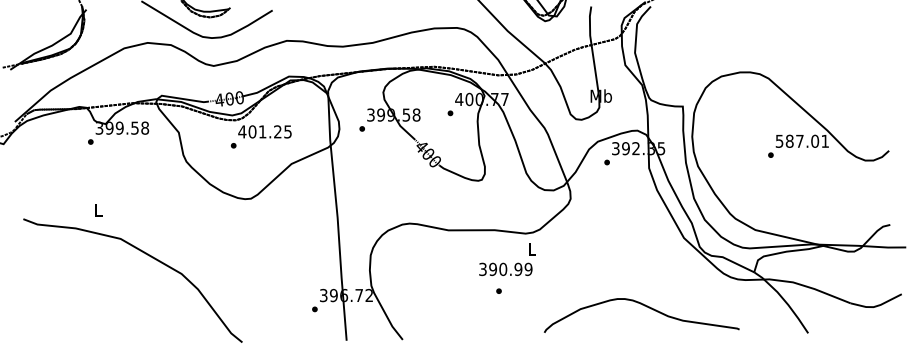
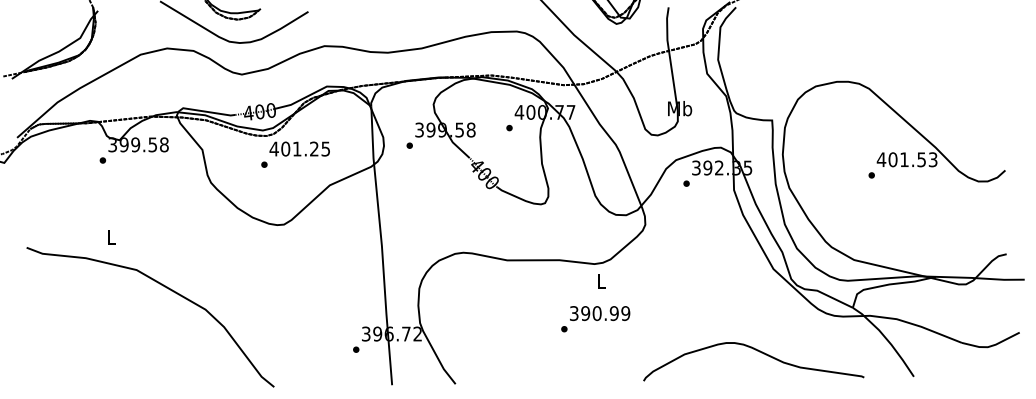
text: (801, 141) -> (906, 159), 587.01 -> 401.53
text: (506, 269) -> (600, 313), moved
curve: (645, 306) -> (757, 351), moved

